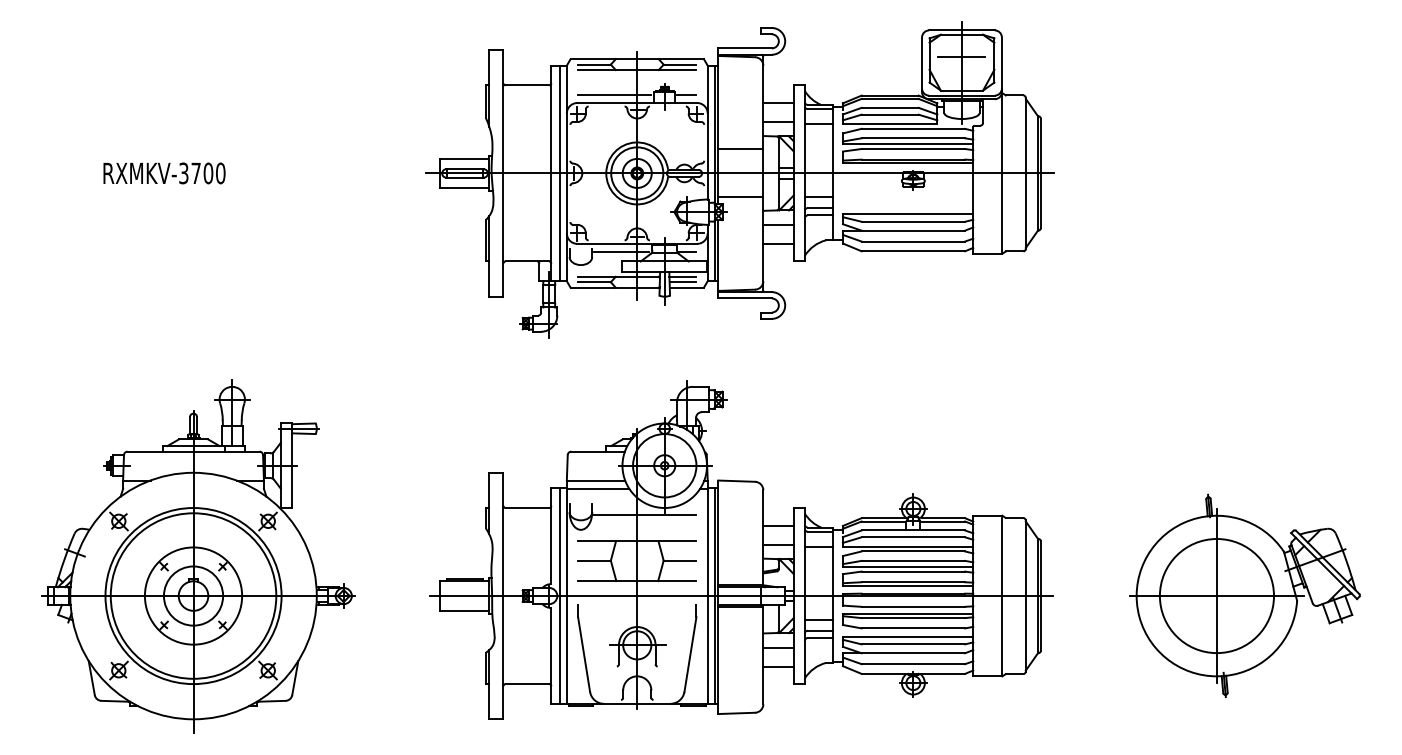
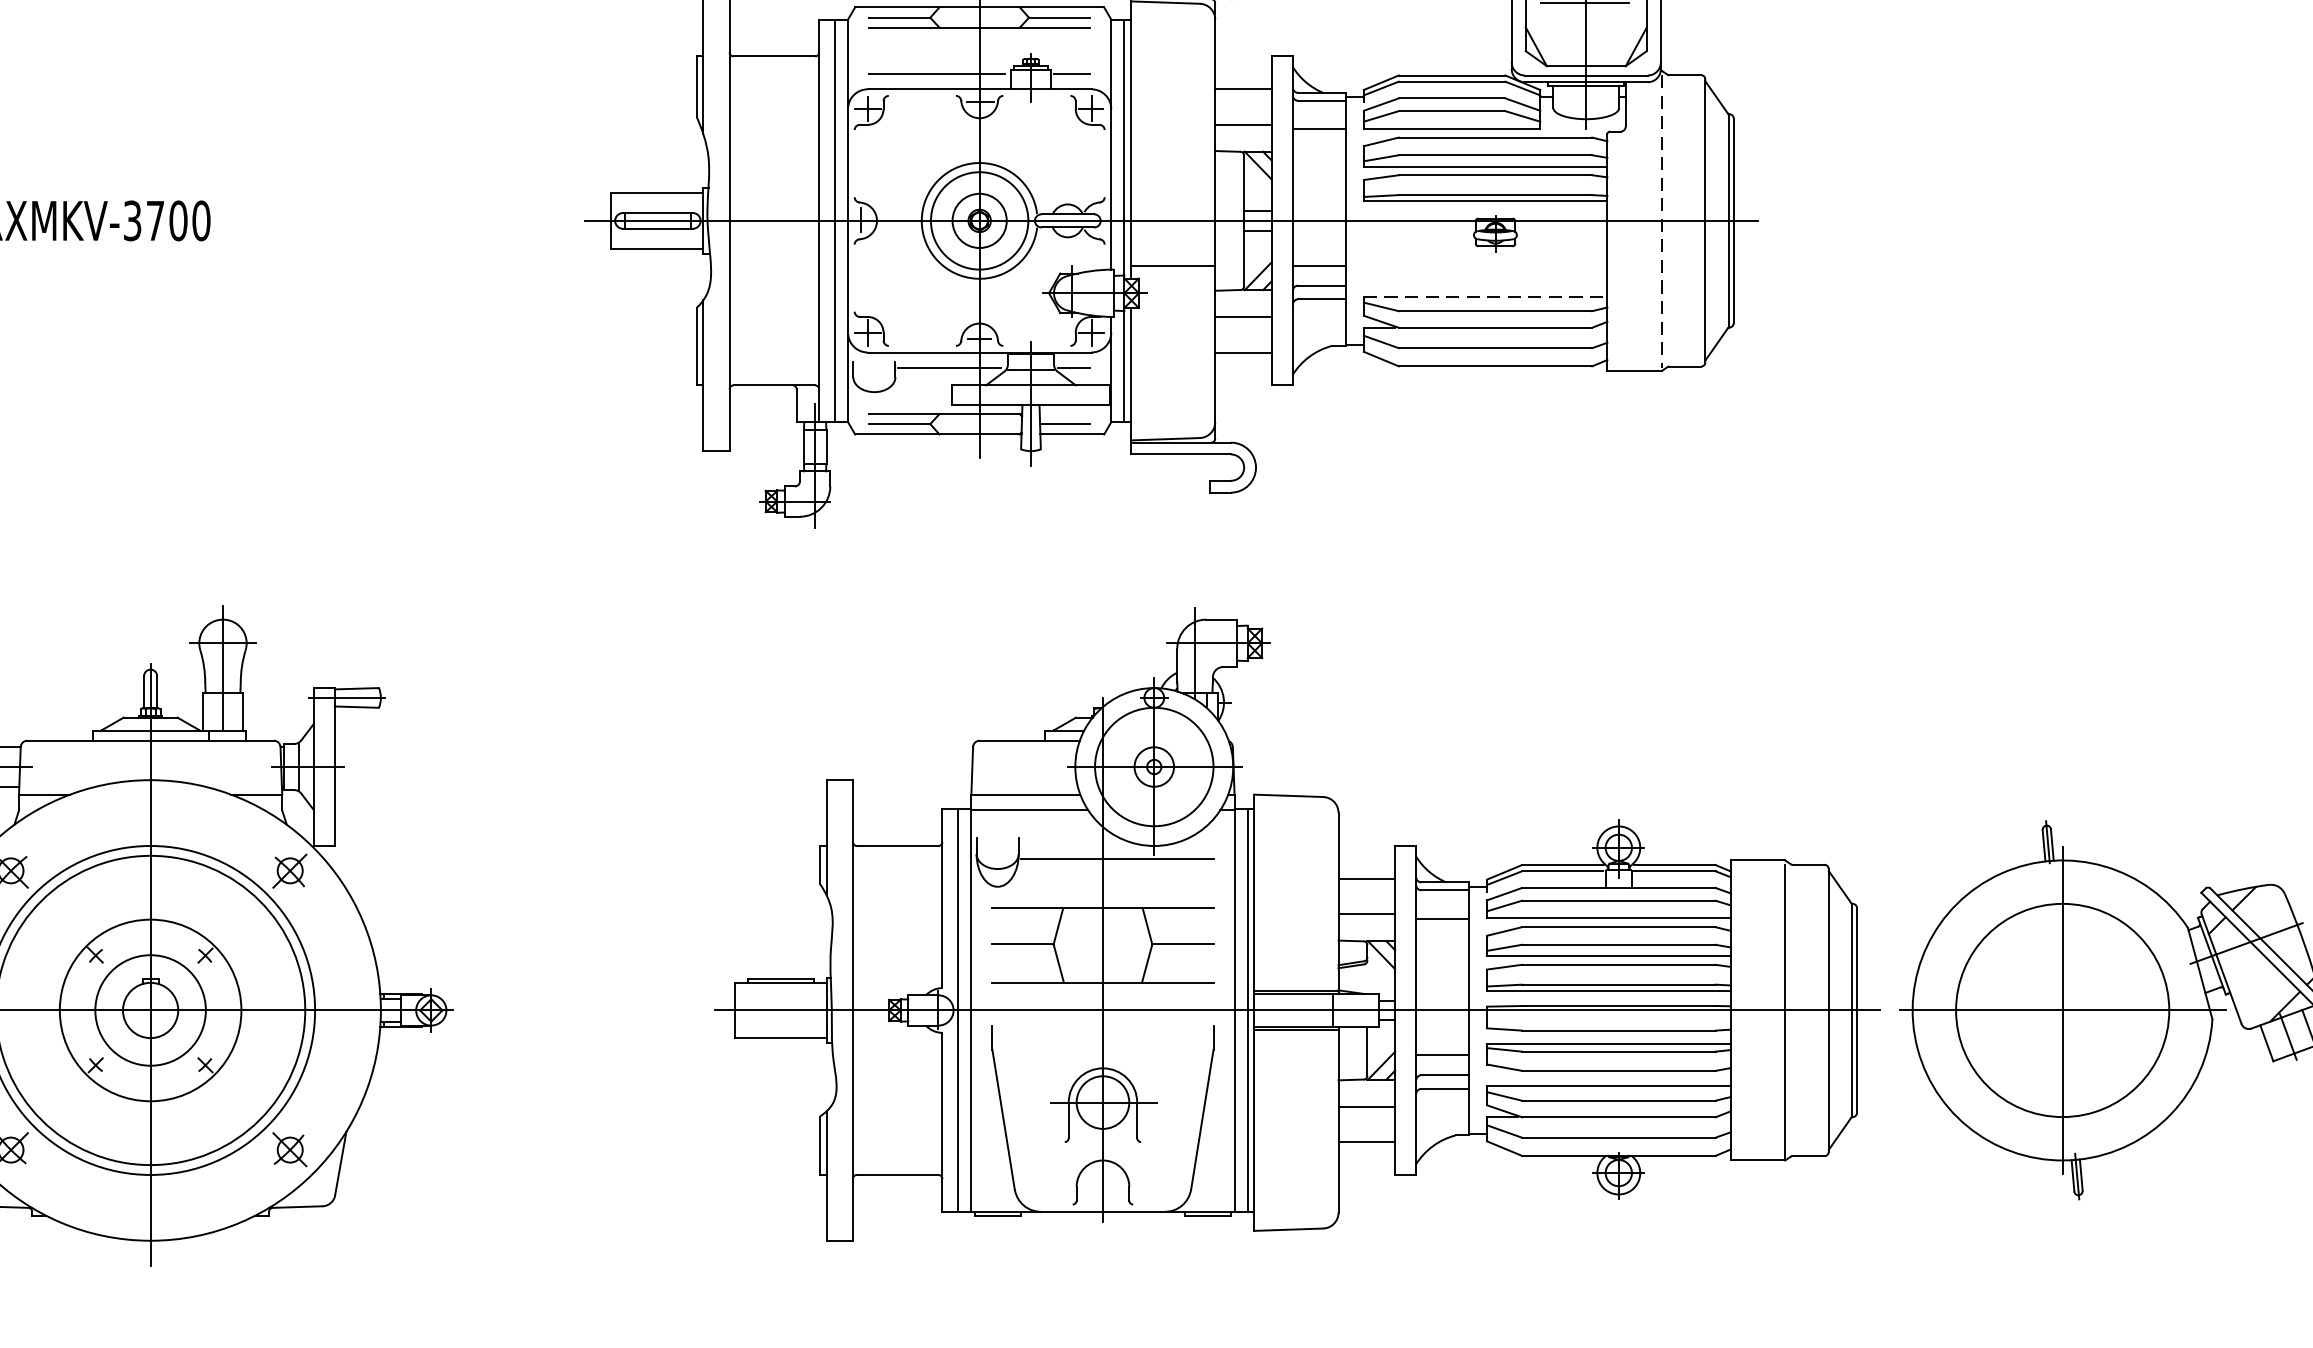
line: (740, 149) -> (1172, 176), removed
line: (1002, 174) -> (1662, 222), solid -> dashed
line: (908, 213) -> (1486, 295), solid -> dashed
line: (682, 276) -> (1064, 413), removed
part: (741, 549) -> (1297, 923), moved

